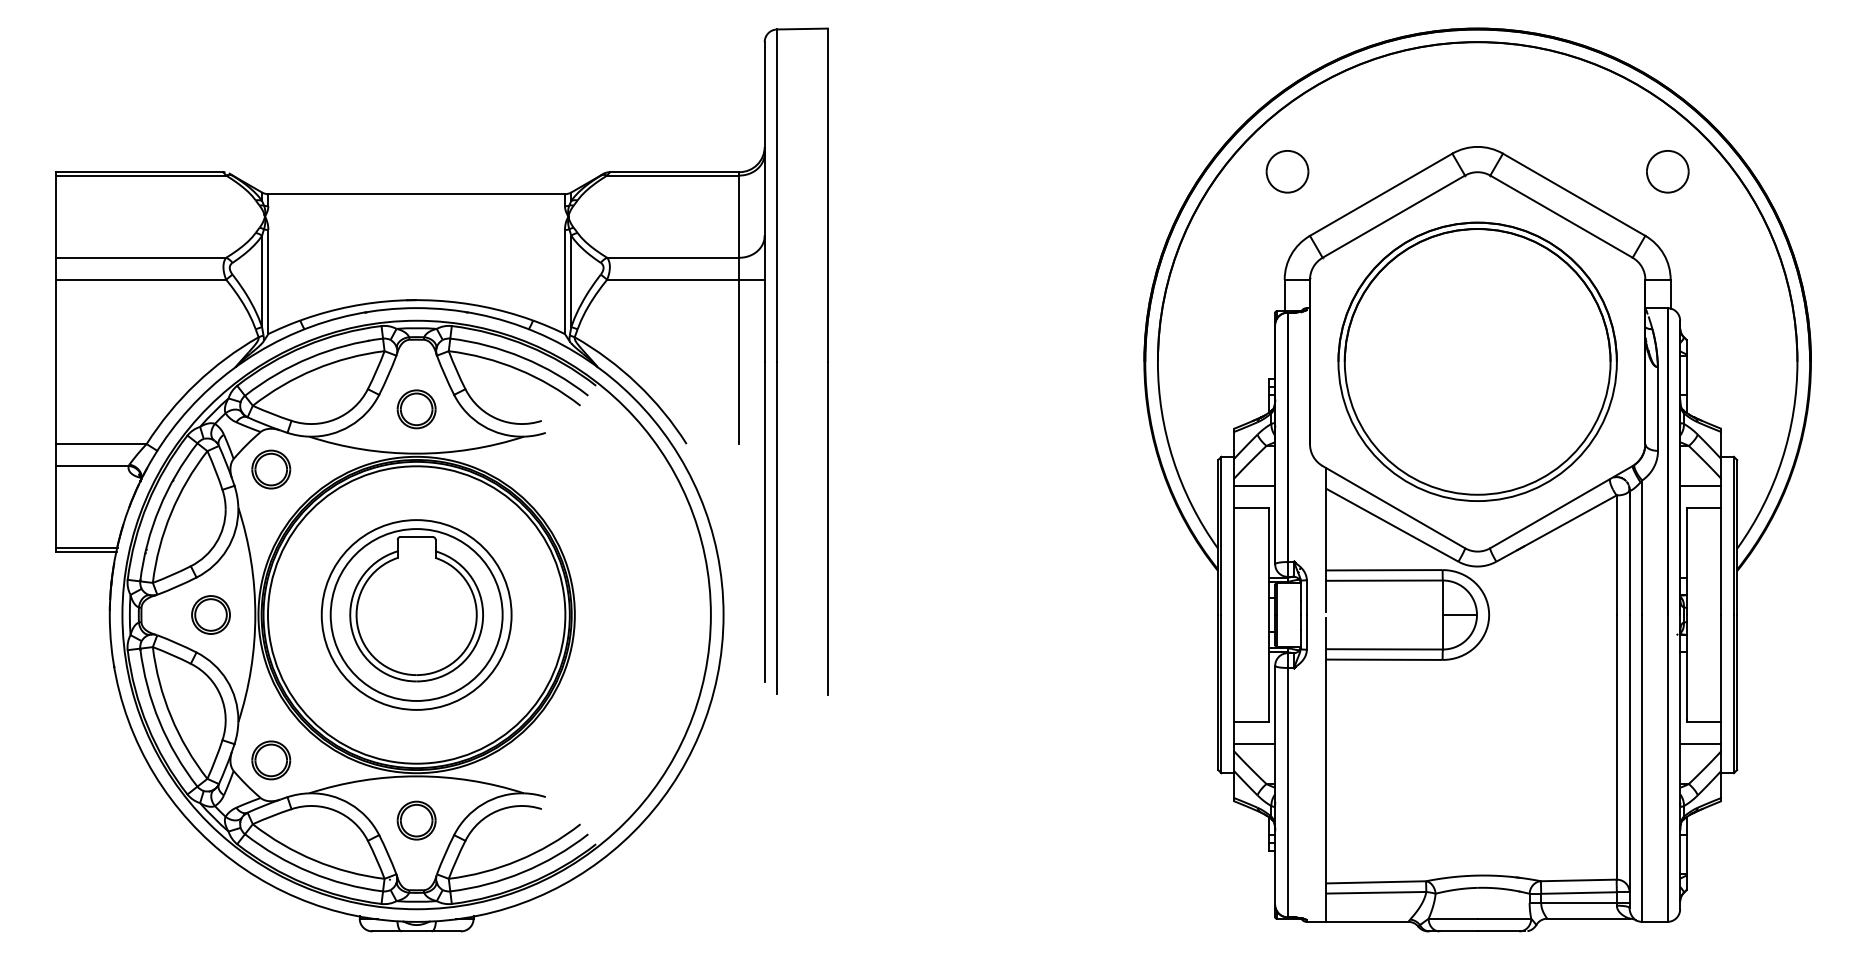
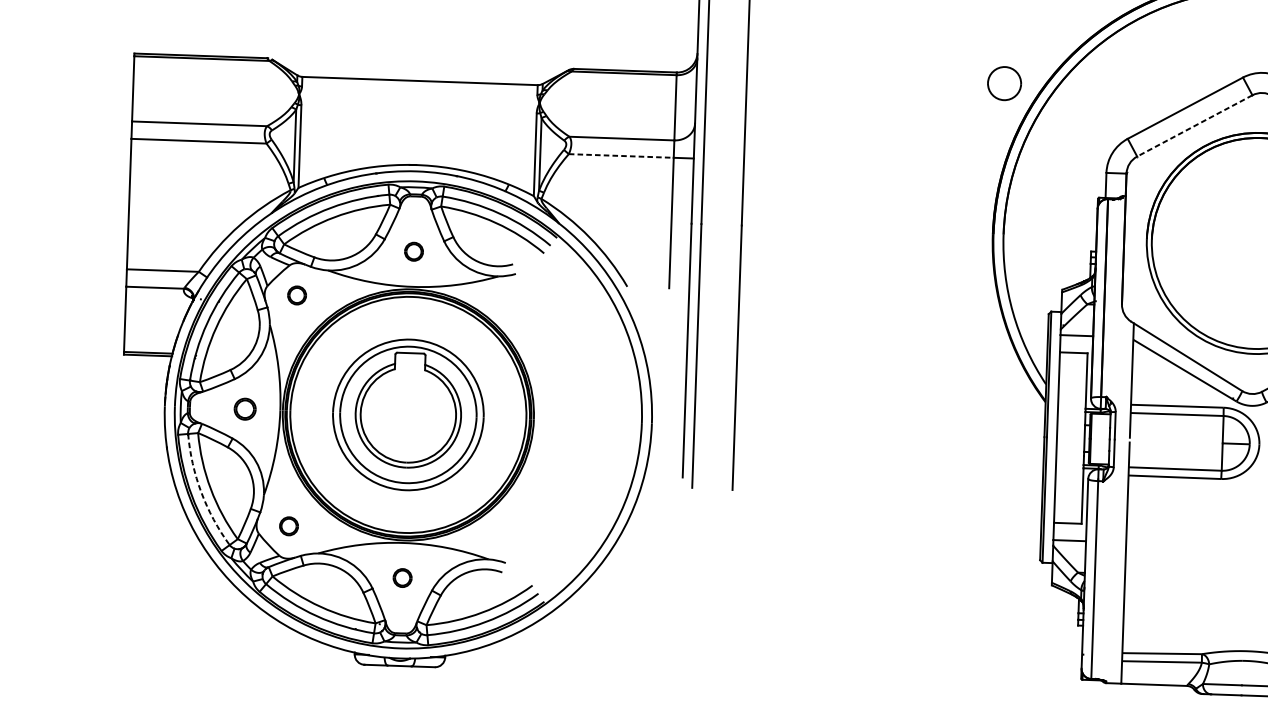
part: (1287, 171) -> (1004, 83), moved
line: (1393, 216) -> (1194, 125), solid -> dashed
line: (673, 279) -> (621, 155), solid -> dashed
part: (416, 409) -> (413, 251), size x0.6
part: (271, 469) -> (297, 295), size x0.6
part: (210, 614) -> (244, 408), size x0.7
arc: (159, 721) -> (201, 492), solid -> dashed
part: (271, 760) -> (289, 526), size x0.6
part: (416, 820) -> (402, 577), size x0.6

